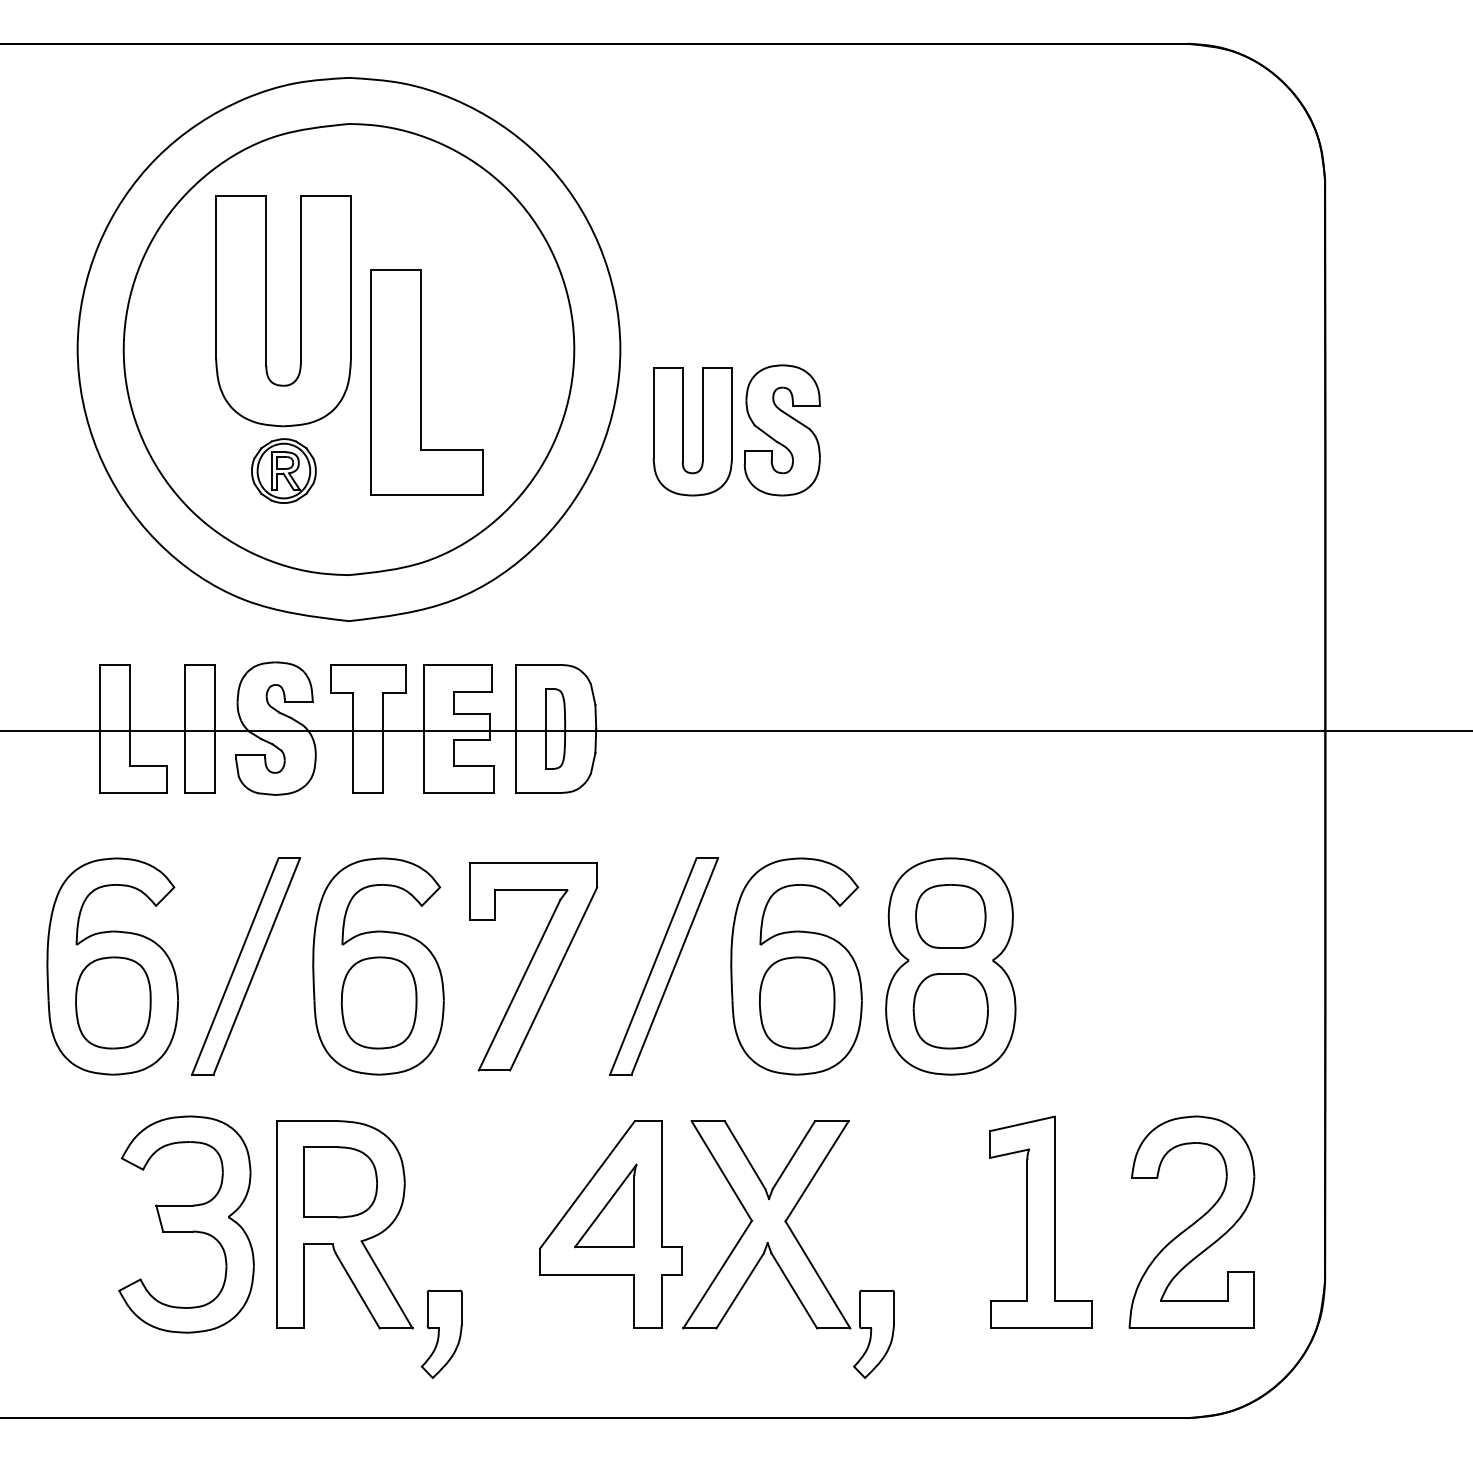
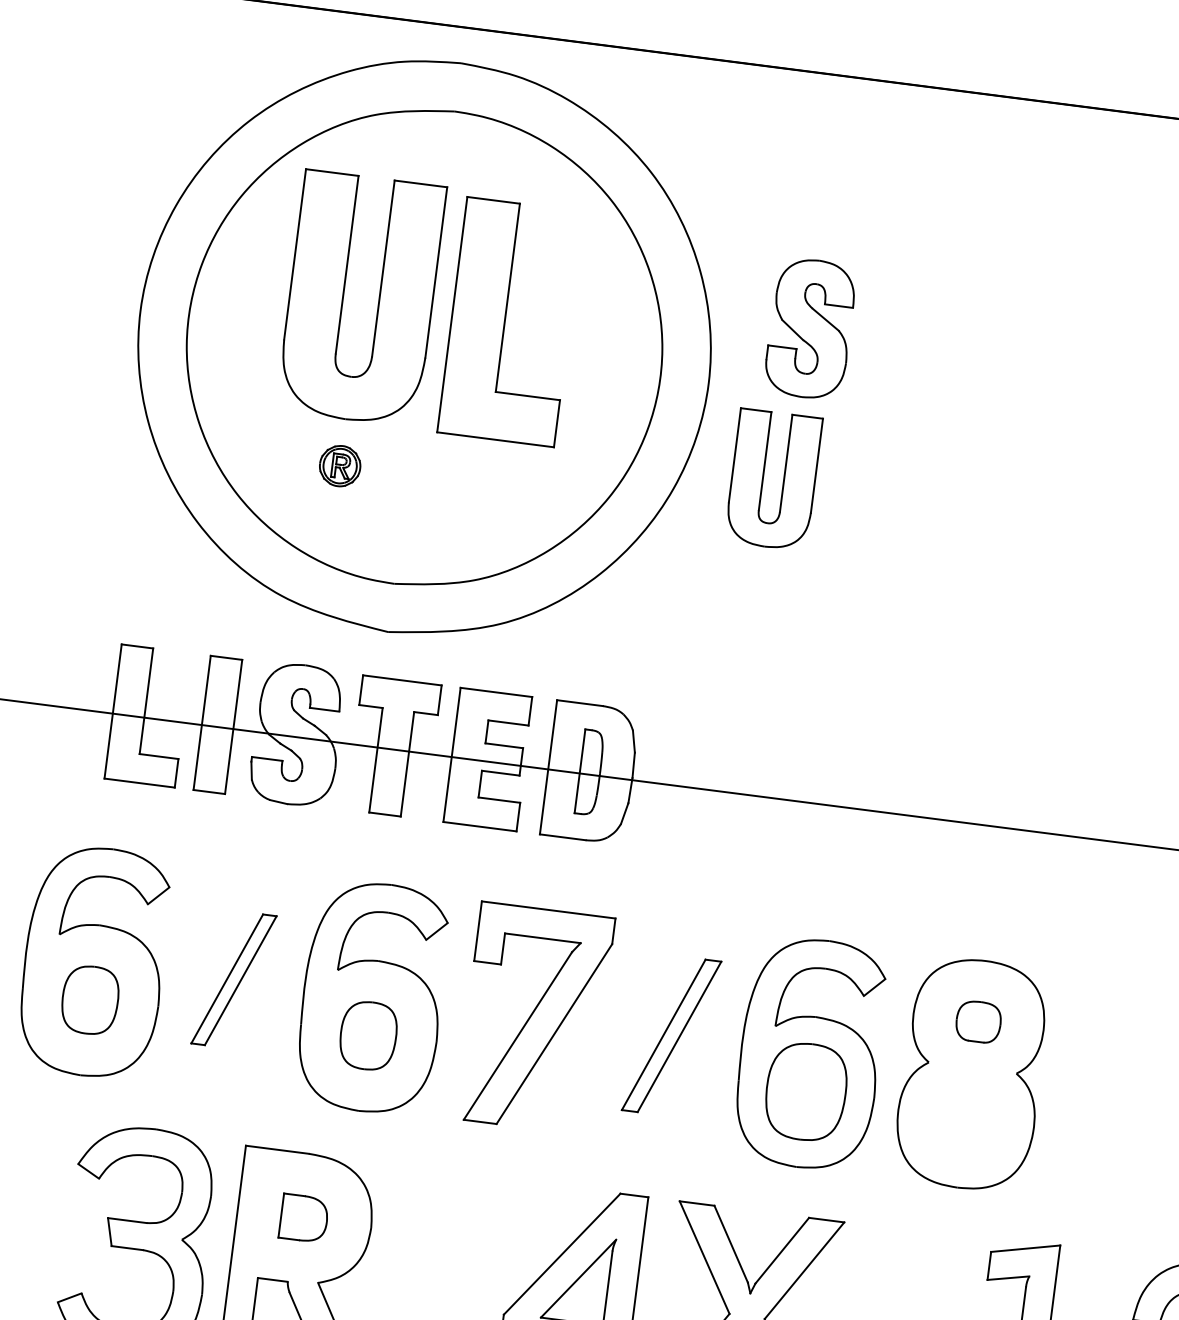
part: (426, 382) -> (510, 322), moved
part: (781, 430) -> (809, 328), moved
part: (283, 470) -> (339, 465), size x0.6
part: (950, 916) -> (978, 1021), size x0.6
part: (245, 966) -> (233, 979), size x0.6
part: (663, 966) -> (671, 1035), size x0.7
part: (113, 1002) -> (90, 999), size x0.7
part: (378, 1002) -> (367, 1035), size x0.7
part: (950, 1011) -> (965, 1121), removed
part: (340, 1182) -> (303, 1218), size x0.6

